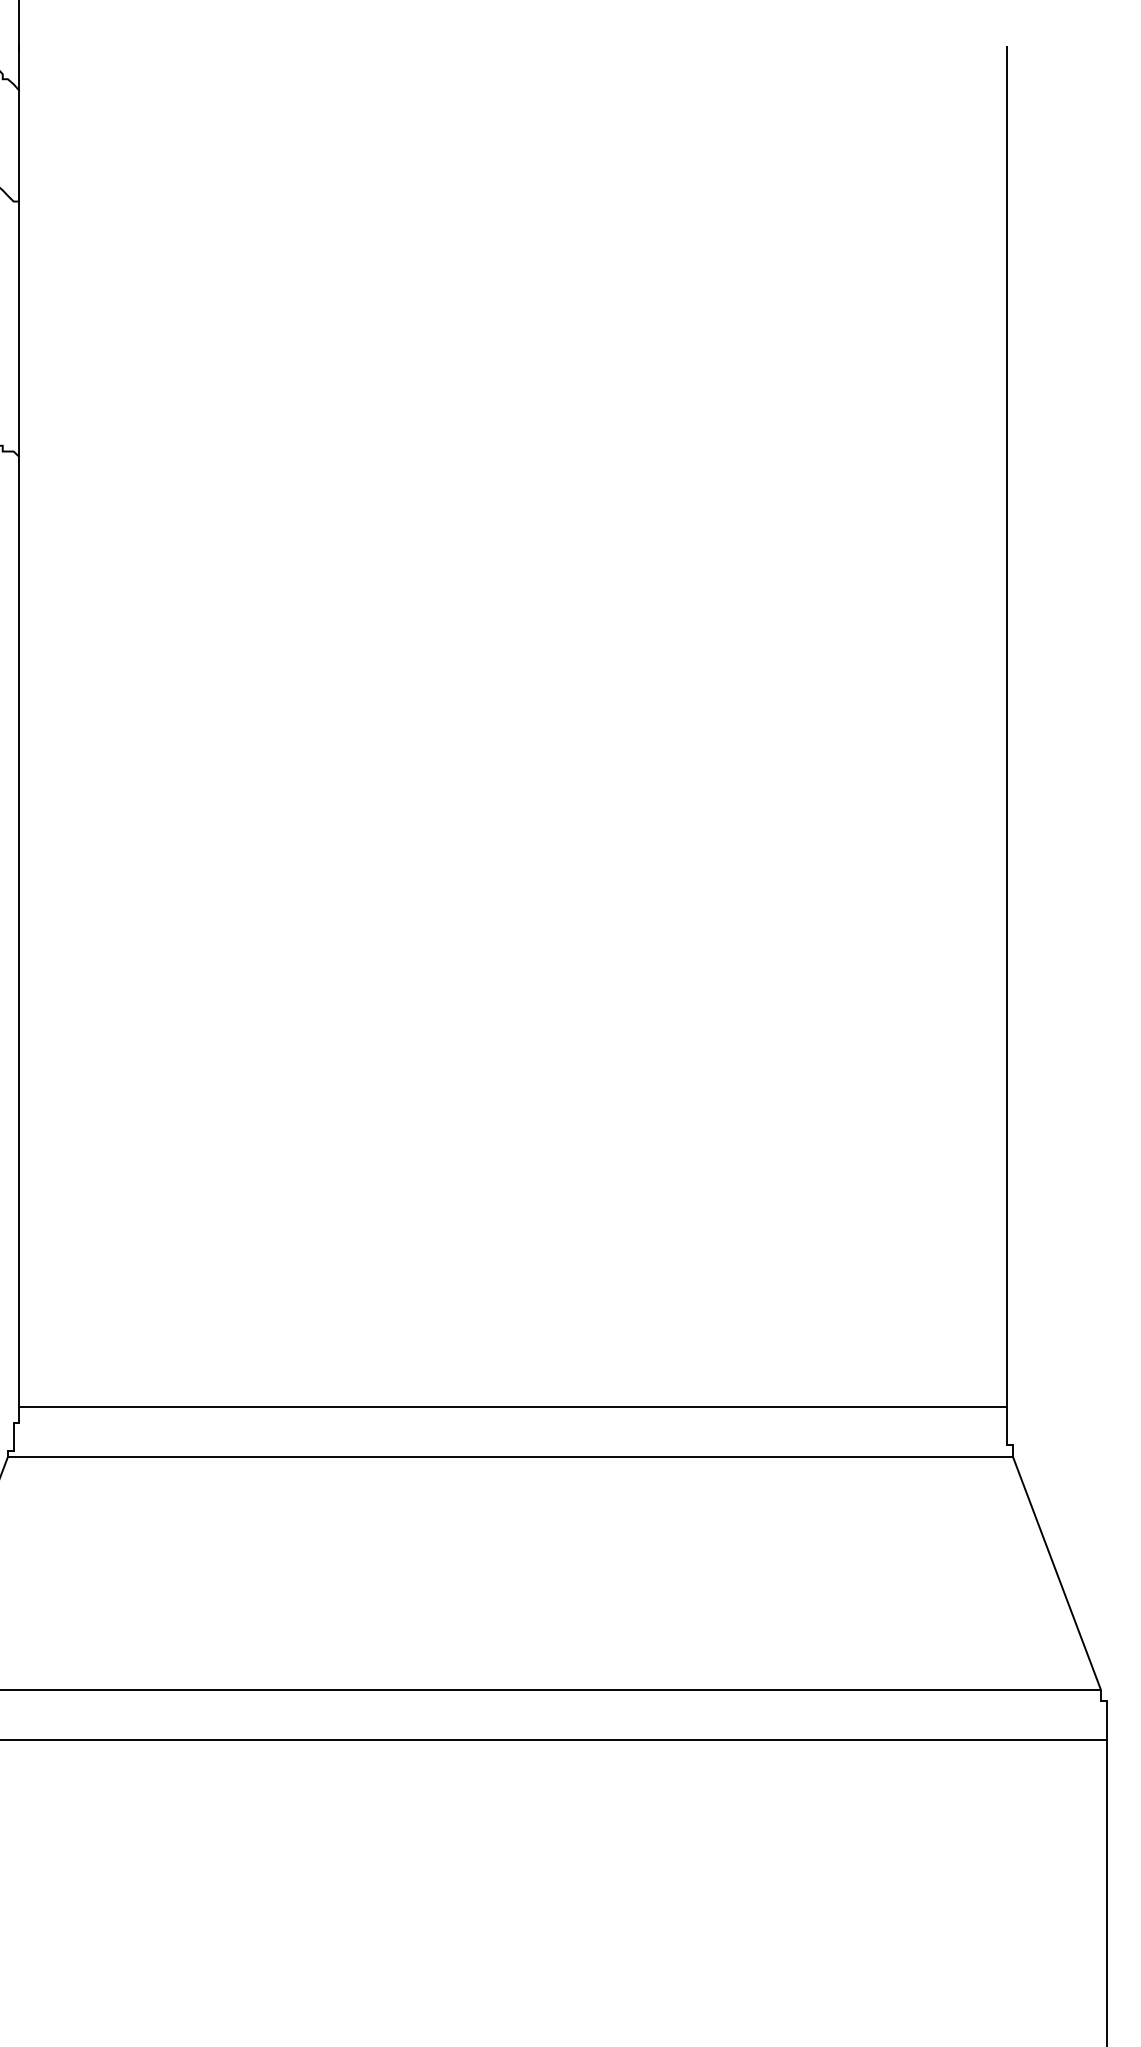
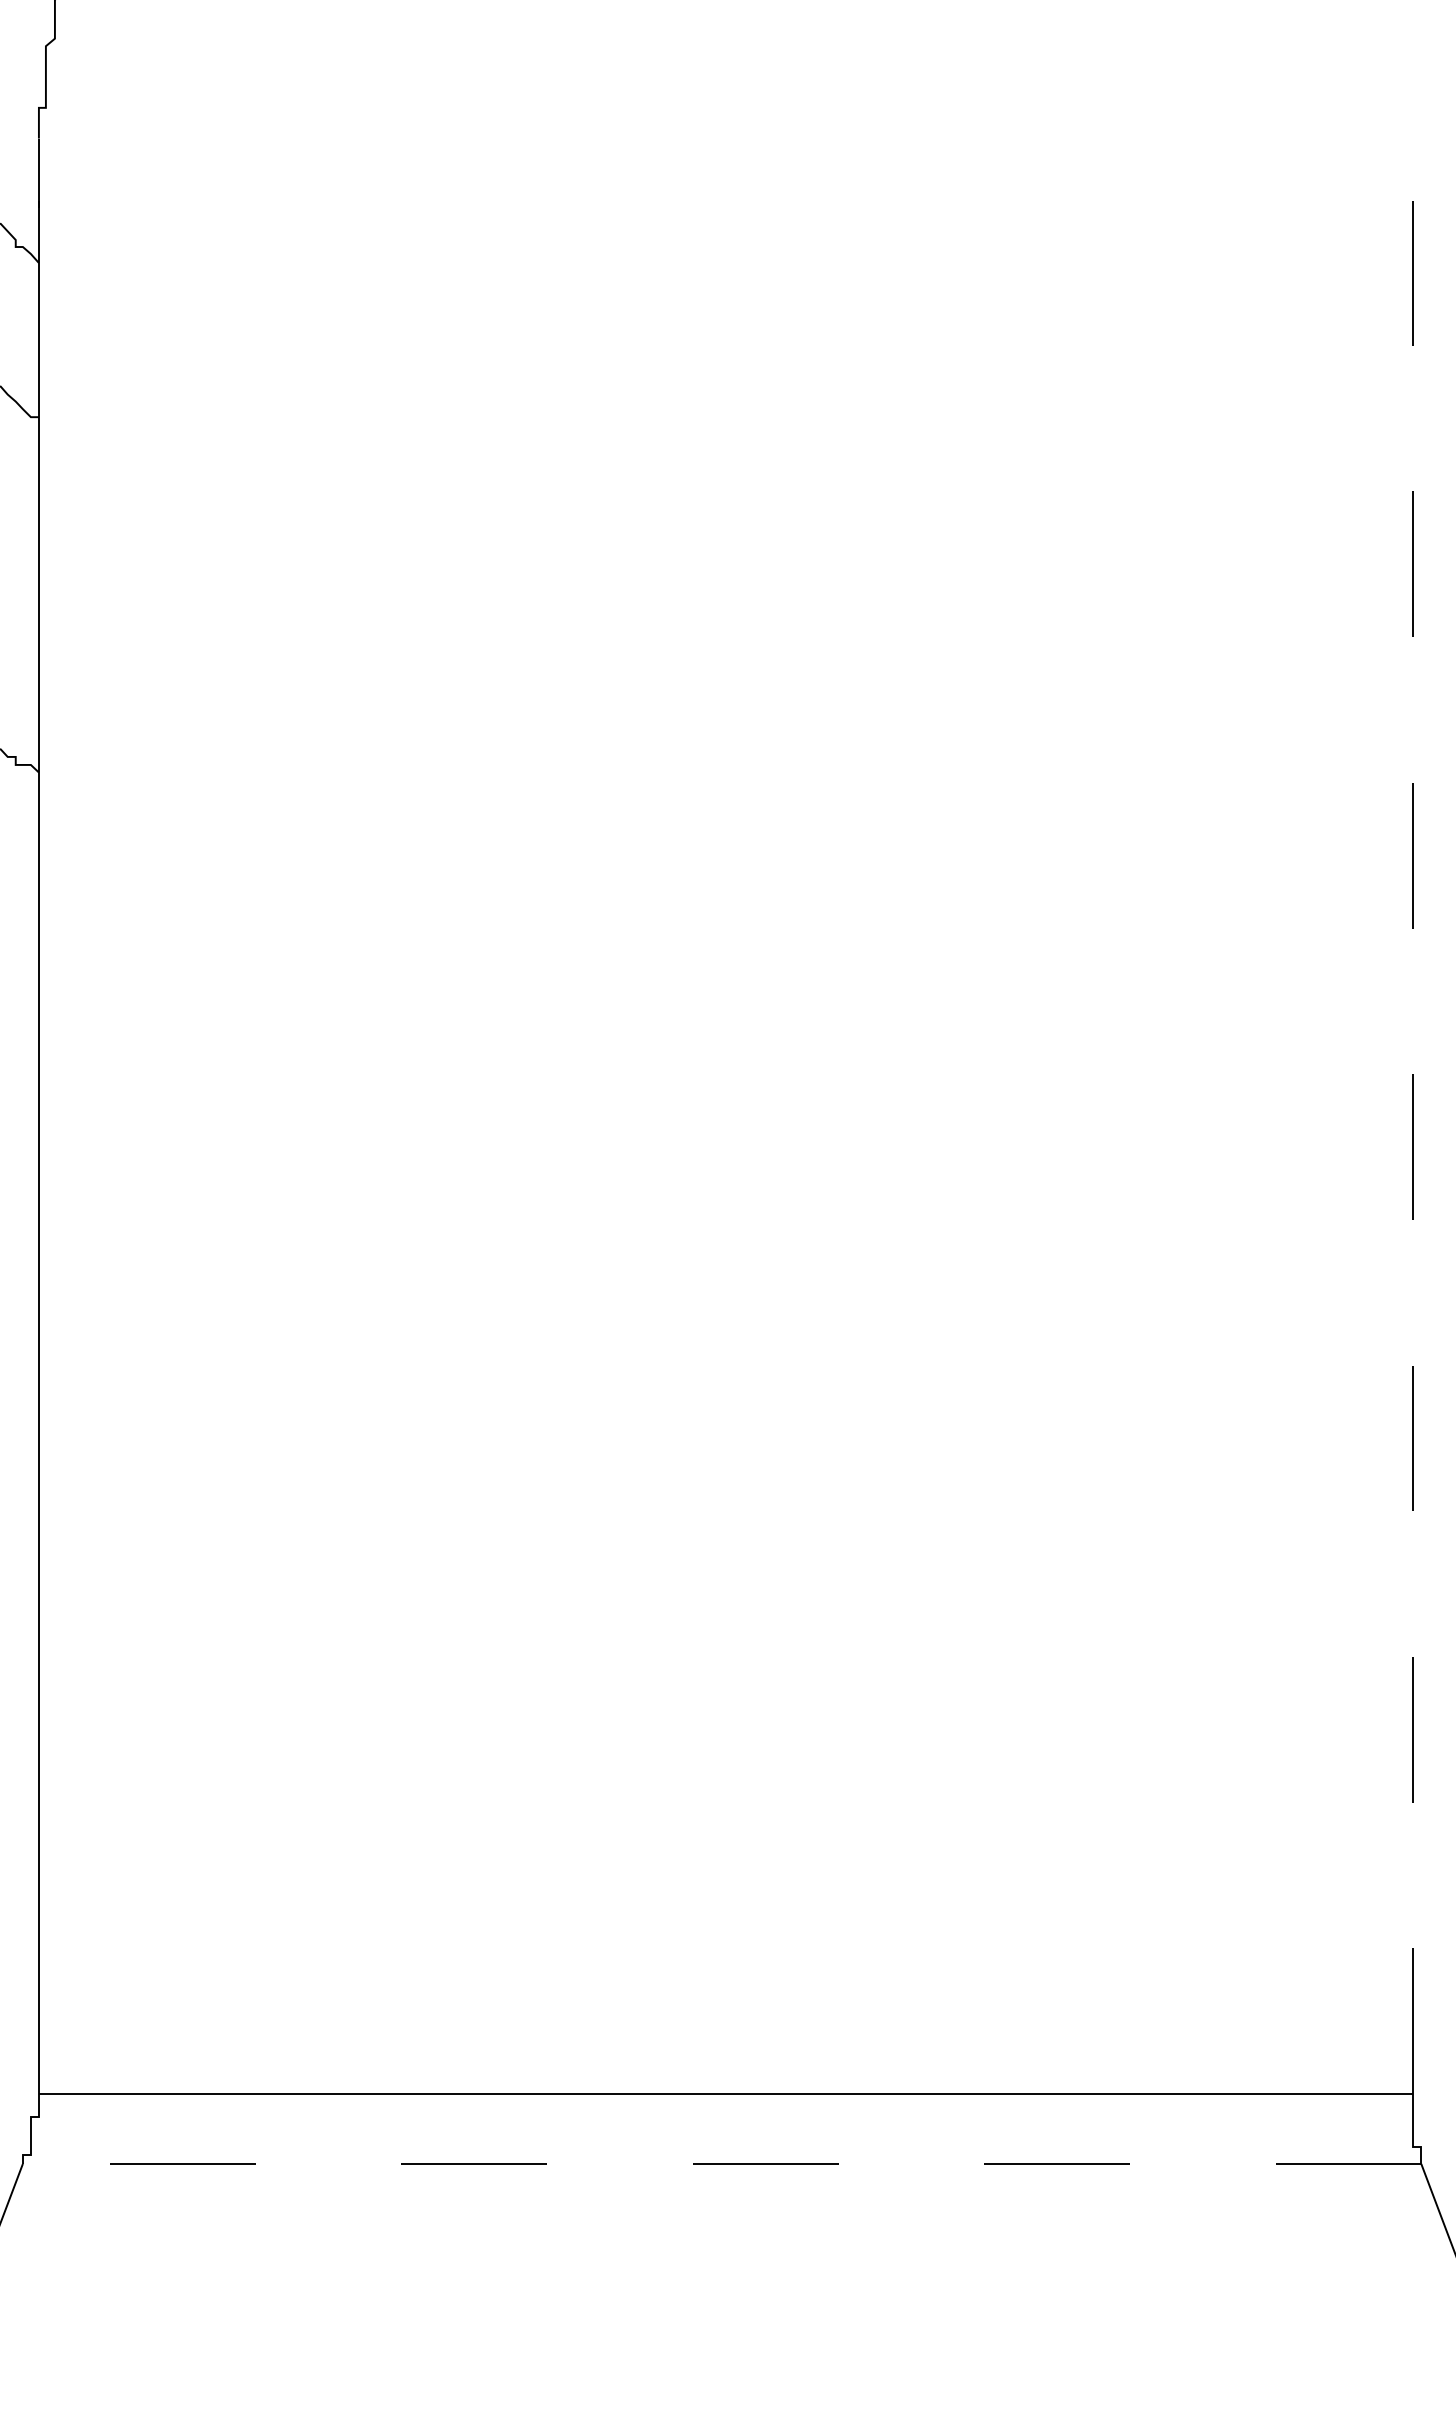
line: (1007, 726) -> (1413, 1147), solid -> dashed
line: (510, 1457) -> (722, 2164), solid -> dashed

